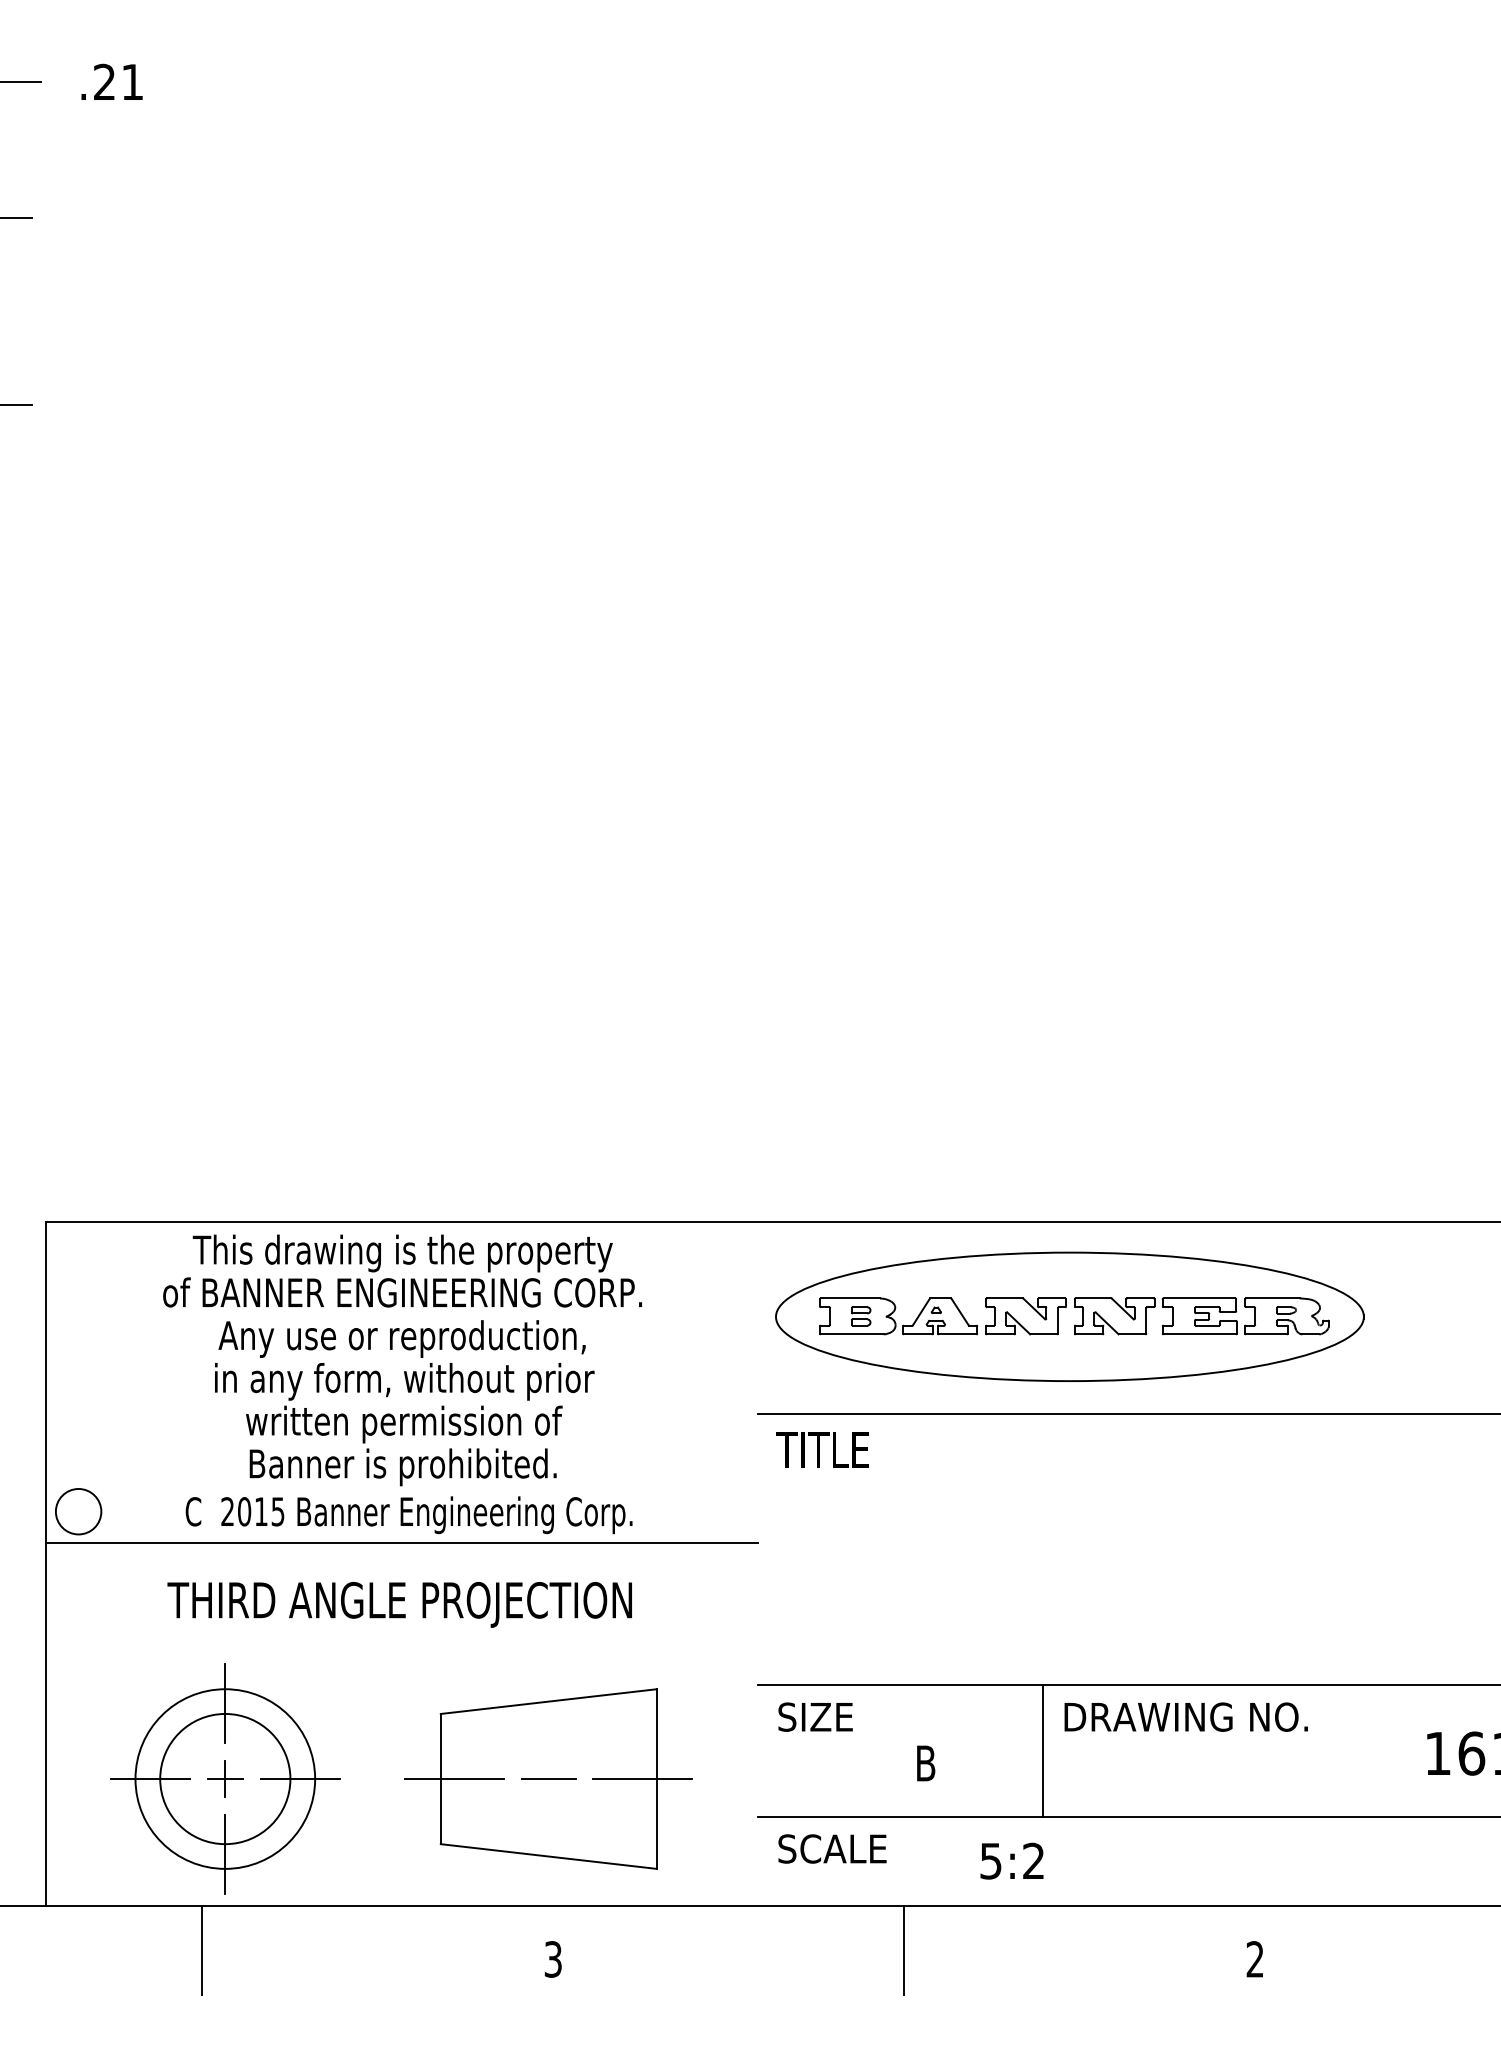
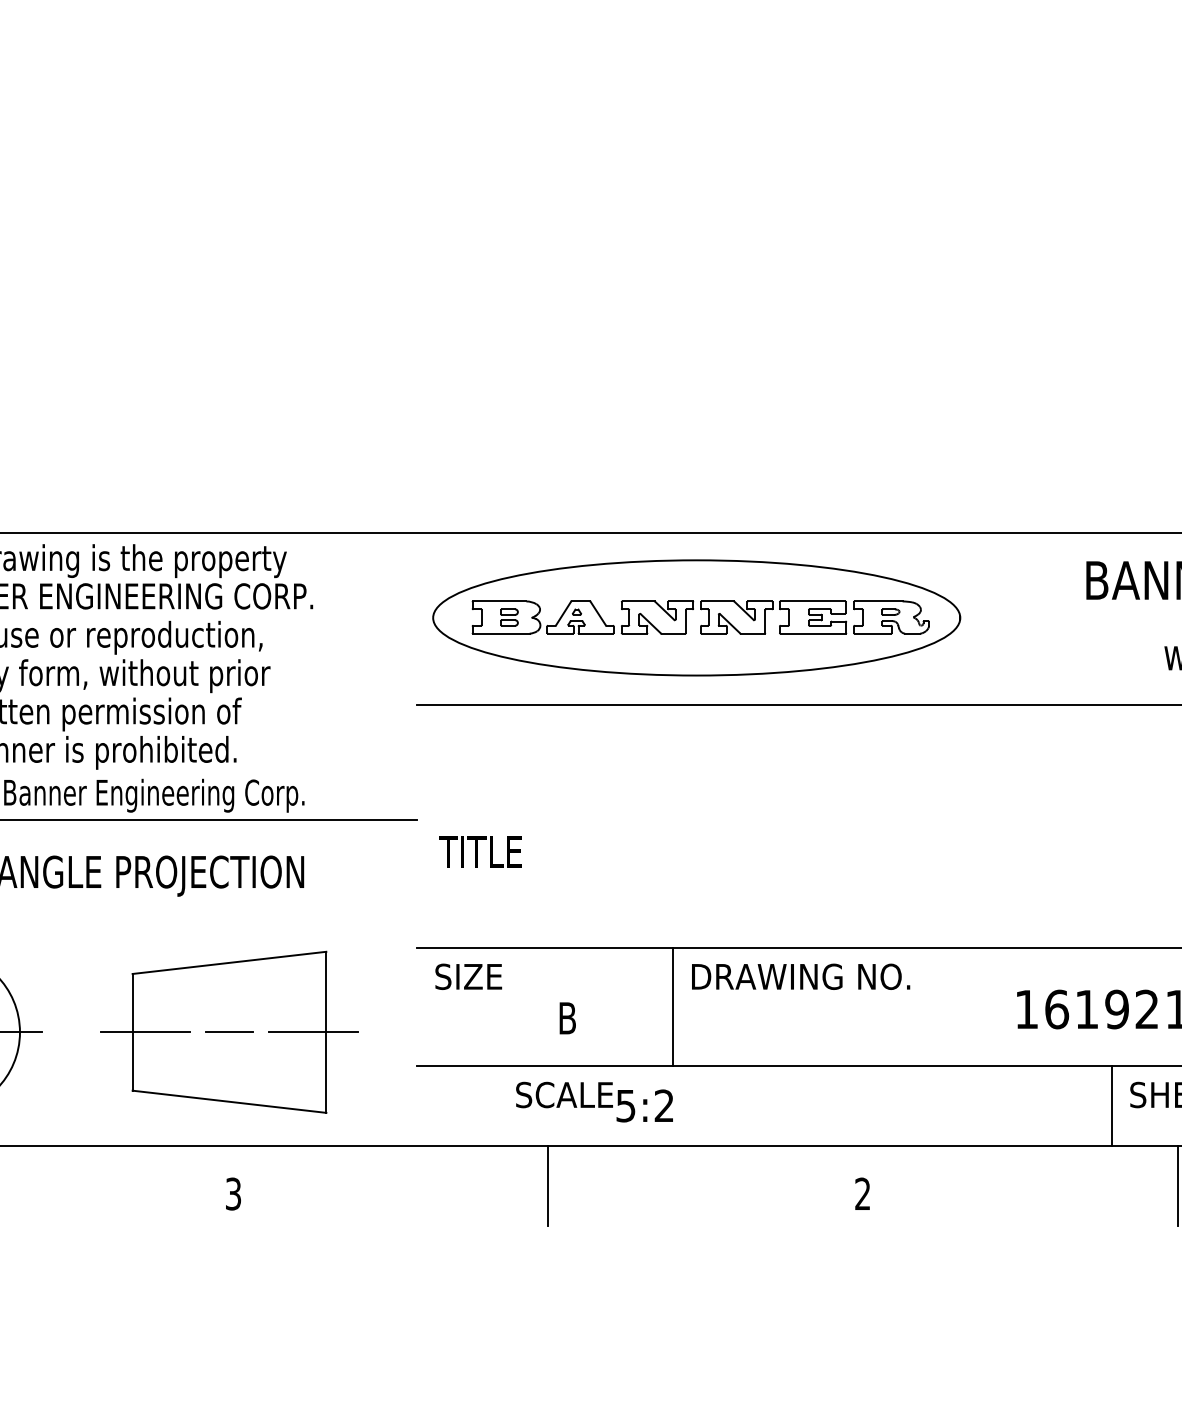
text: (822, 1449) -> (480, 851), moved
text: (832, 1848) -> (564, 1094), moved

